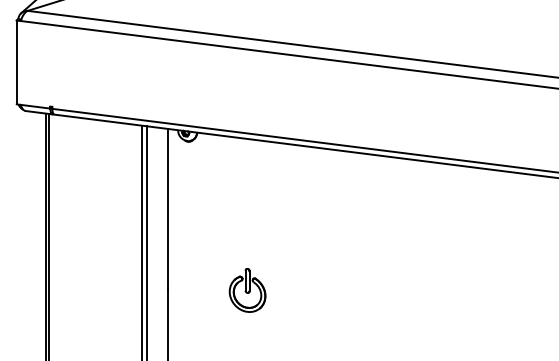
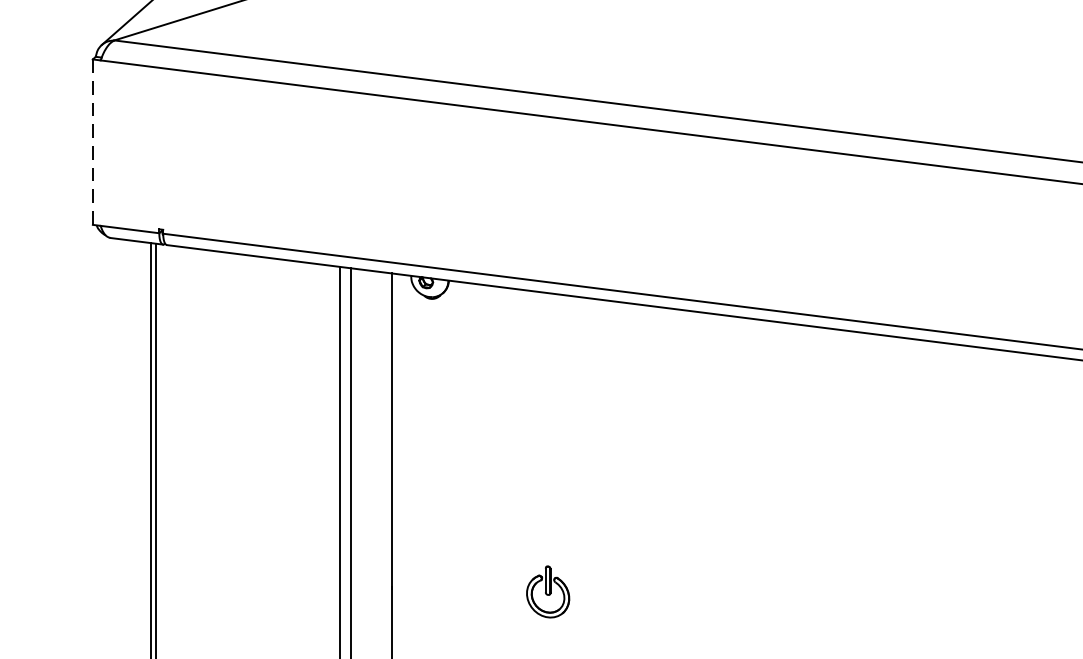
line: (16, 62) -> (92, 142), solid -> dashed
part: (247, 290) -> (548, 592), size x0.6

